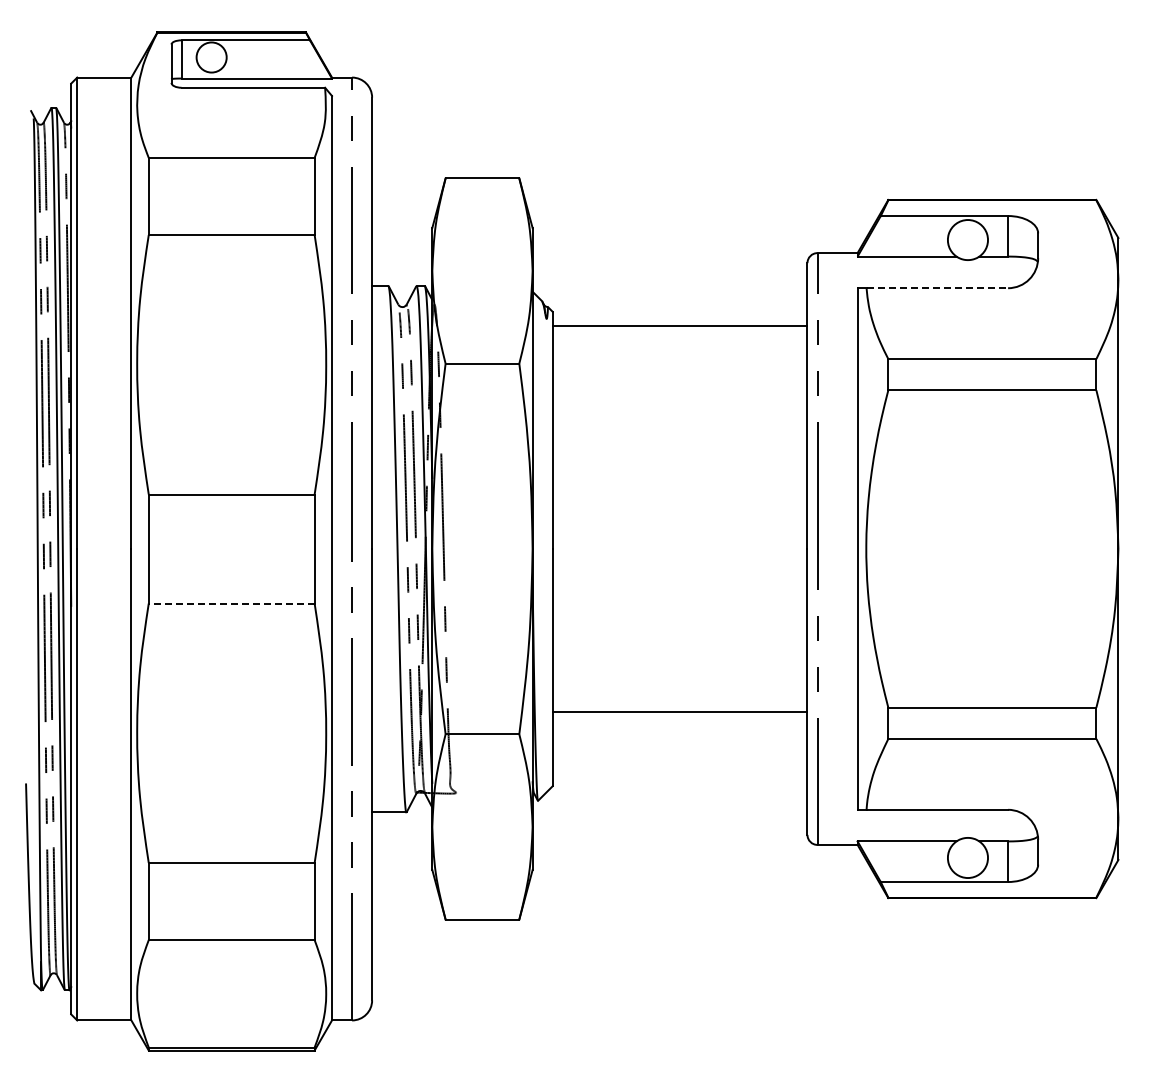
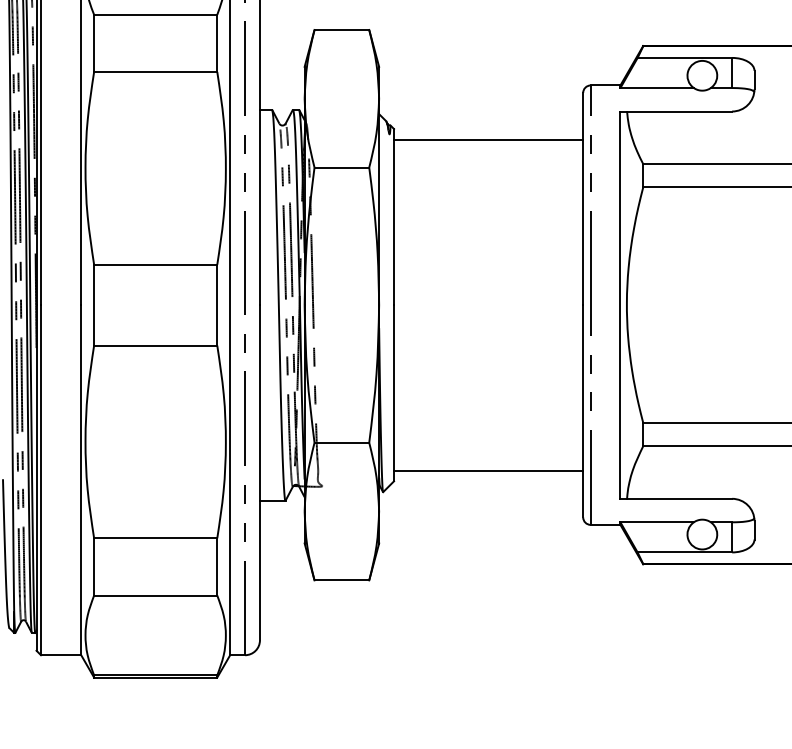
line: (937, 288) -> (679, 111), dashed -> solid
line: (231, 603) -> (155, 345), dashed -> solid
line: (679, 711) -> (488, 470), moved

